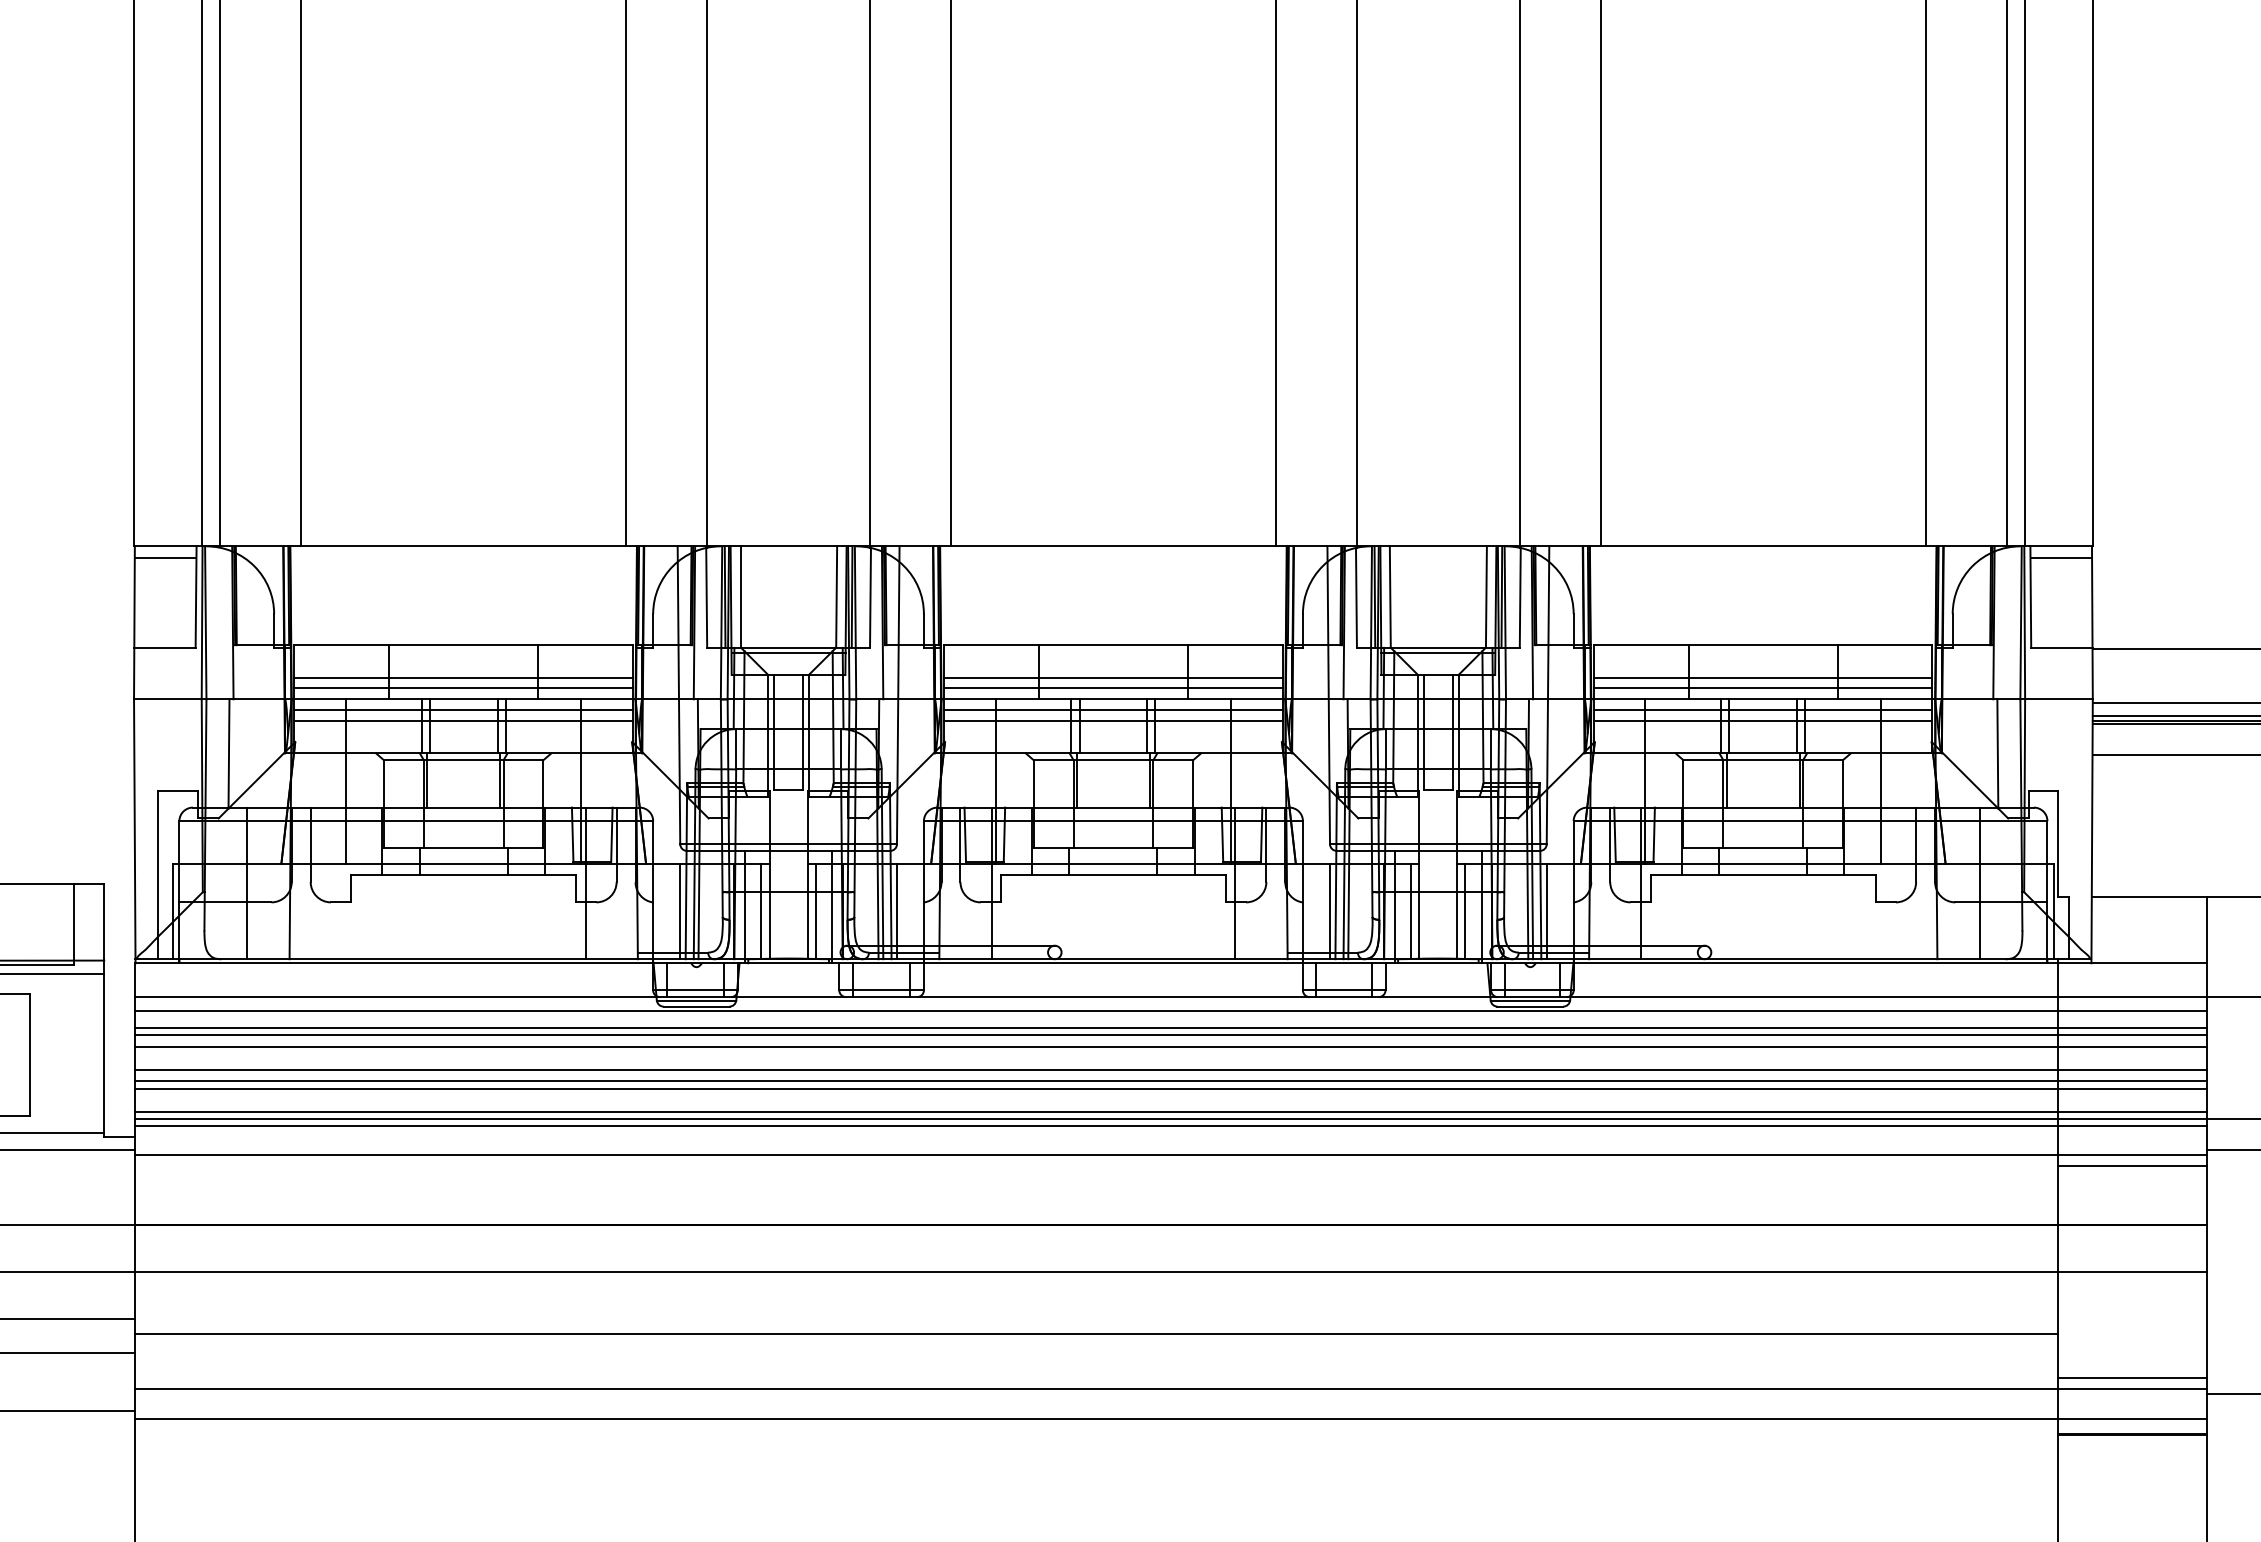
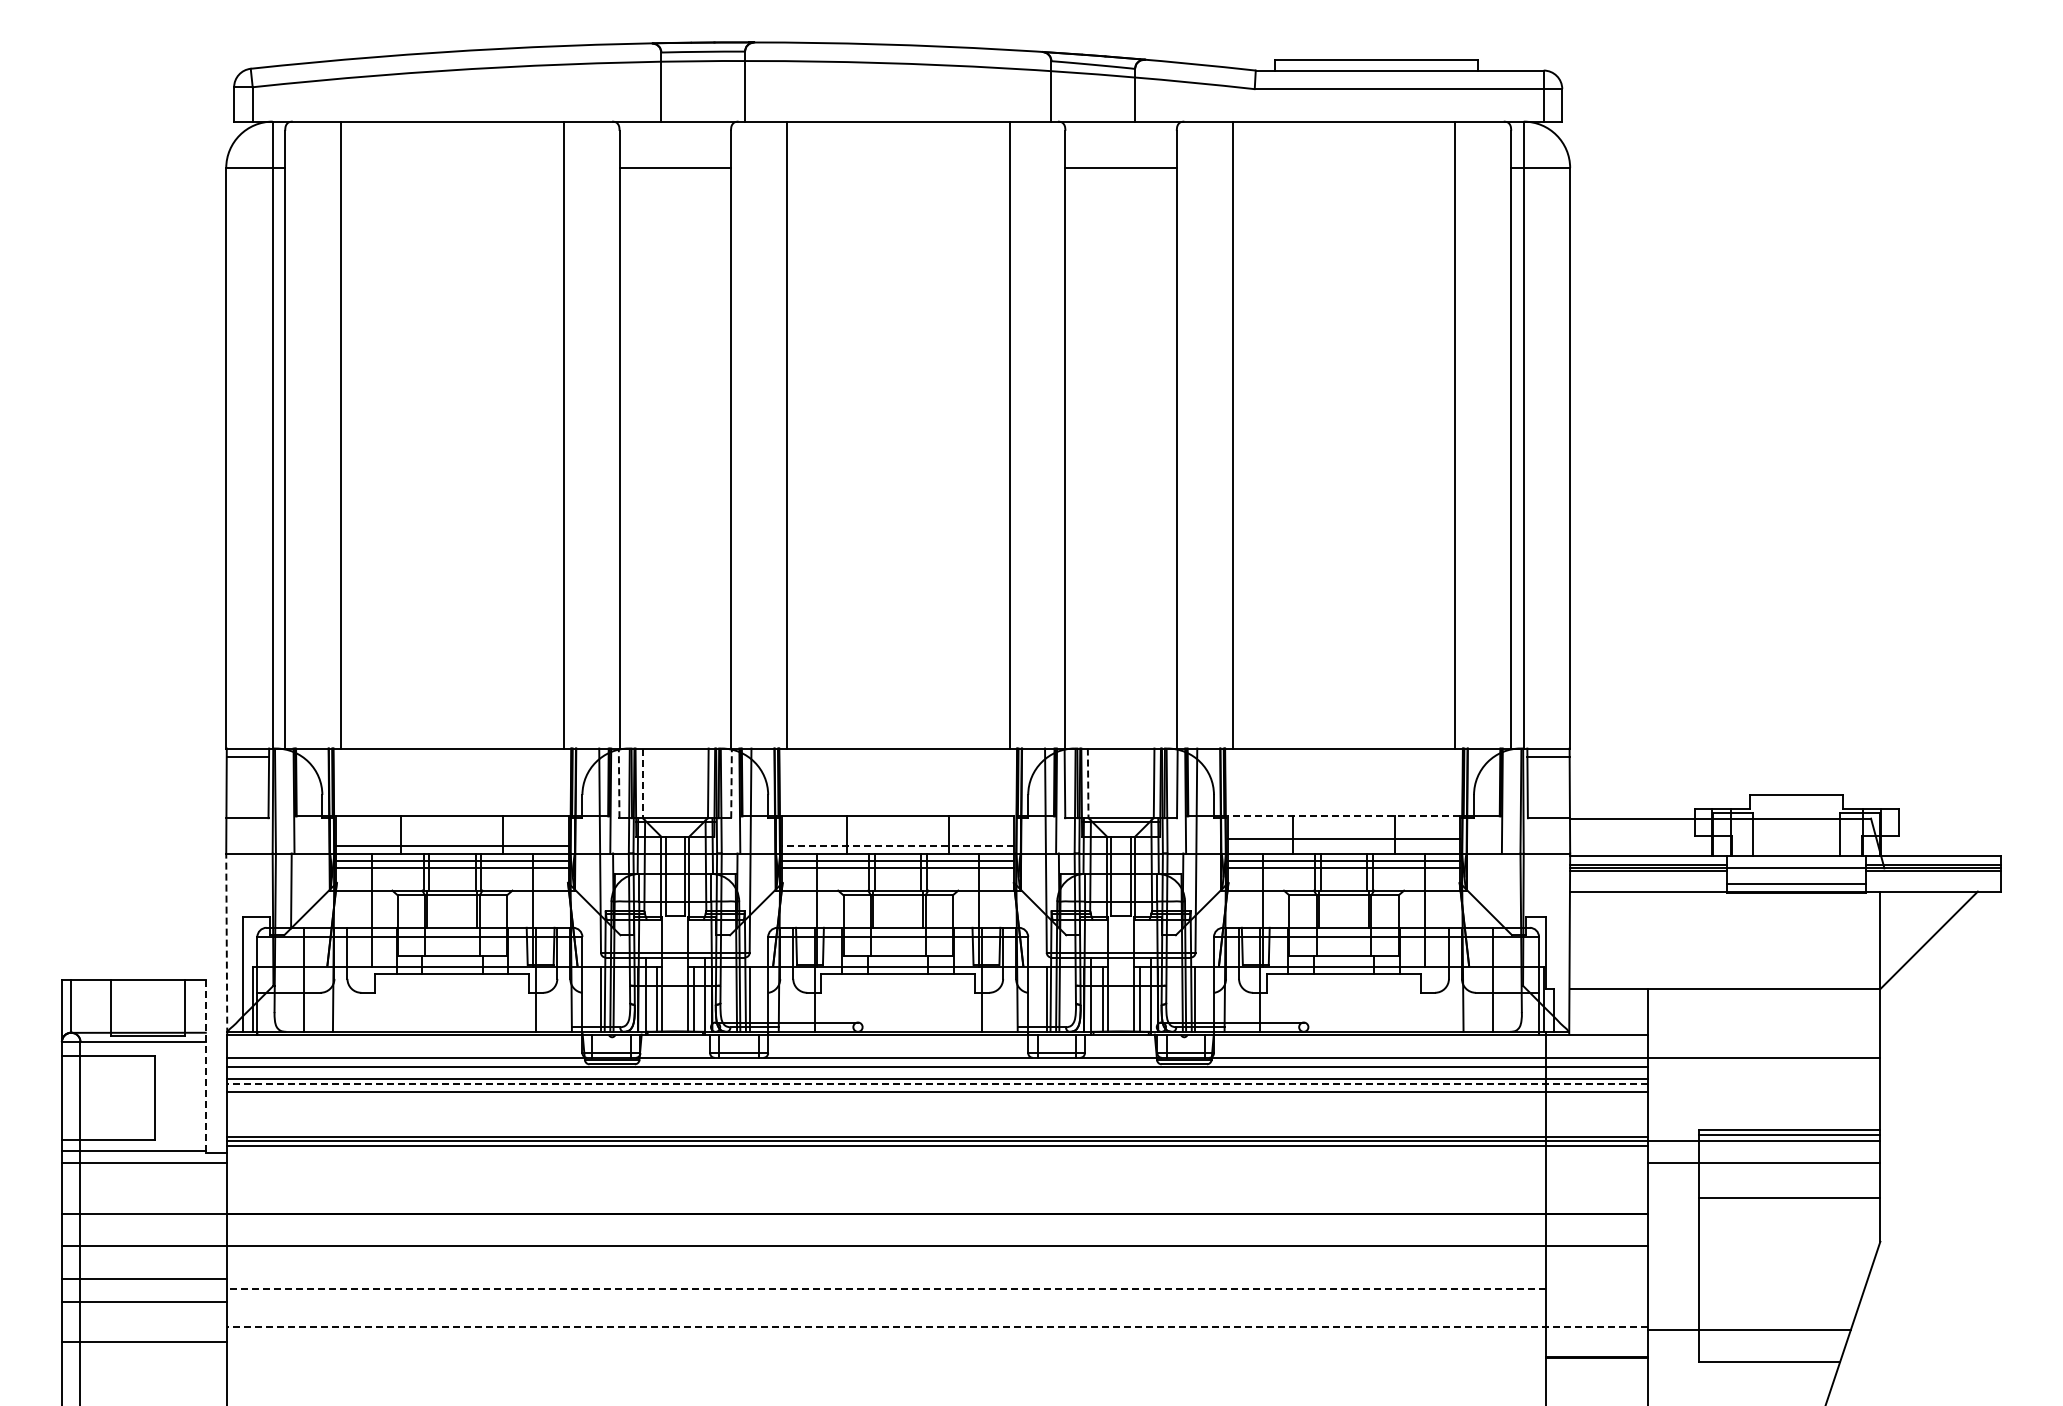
line: (707, 597) -> (619, 783), solid -> dashed
line: (740, 597) -> (642, 783), solid -> dashed
line: (870, 597) -> (731, 783), solid -> dashed
line: (1390, 597) -> (1088, 783), solid -> dashed
line: (1762, 645) -> (1343, 816), solid -> dashed
line: (463, 677) -> (452, 838), removed
line: (1113, 677) -> (898, 838), removed
line: (1112, 689) -> (897, 846), solid -> dashed
line: (1762, 689) -> (1343, 846), removed
line: (1997, 753) -> (1504, 890), removed
line: (134, 831) -> (226, 944), solid -> dashed
line: (103, 1009) -> (205, 1066), solid -> dashed
line: (1170, 1034) -> (937, 1083), solid -> dashed
line: (1170, 1069) -> (937, 1107), removed
line: (1170, 1081) -> (937, 1115), removed
line: (1170, 1088) -> (937, 1120), removed
line: (1170, 1155) -> (937, 1166), removed
line: (2132, 1165) -> (1597, 1173), removed
line: (1096, 1333) -> (886, 1288), solid -> dashed
line: (2132, 1378) -> (1597, 1319), removed
line: (1170, 1388) -> (937, 1326), solid -> dashed
line: (1170, 1419) -> (937, 1347), removed

